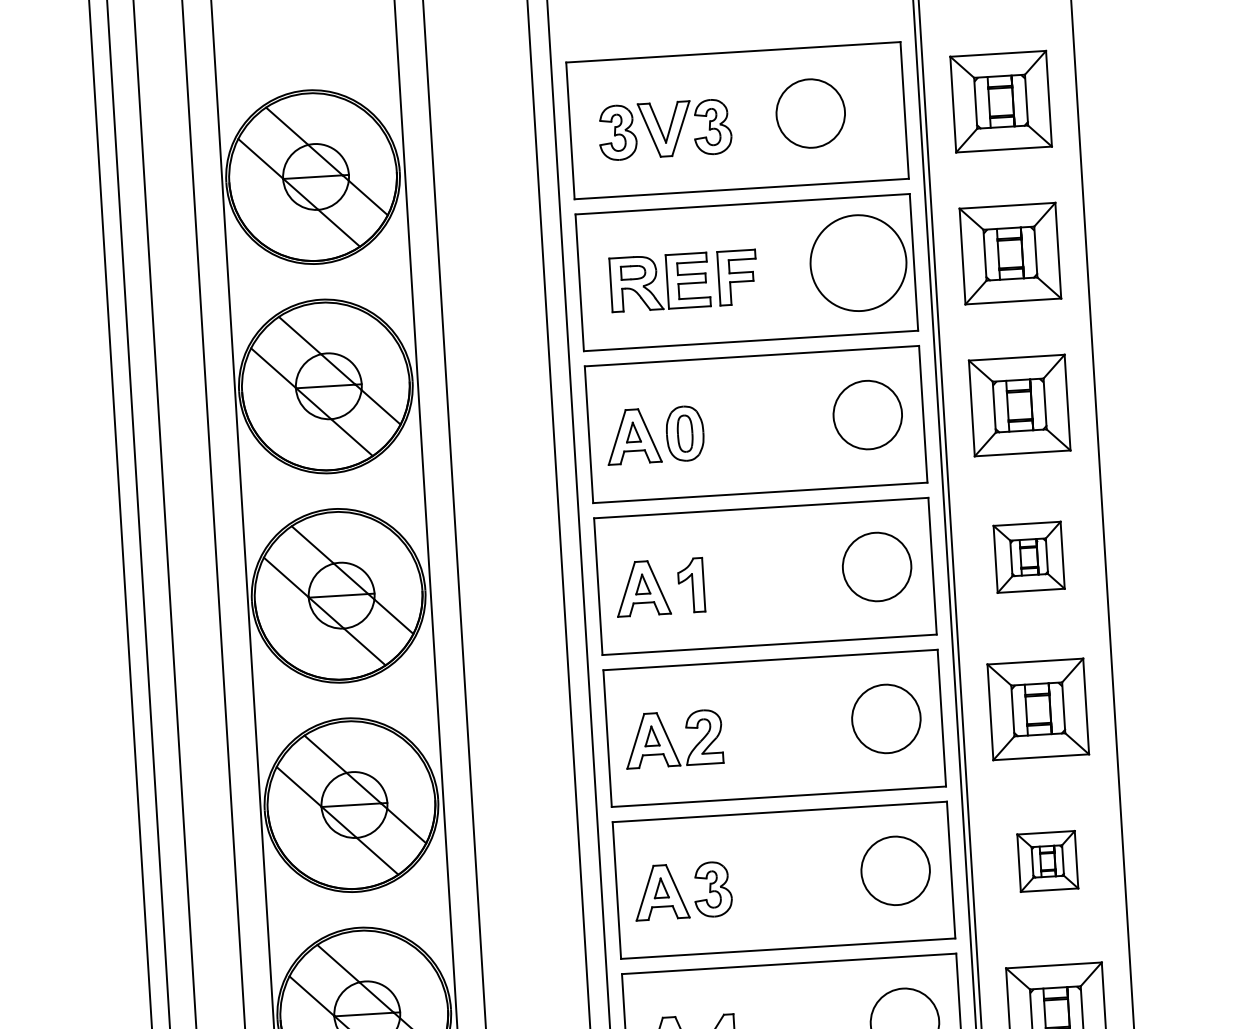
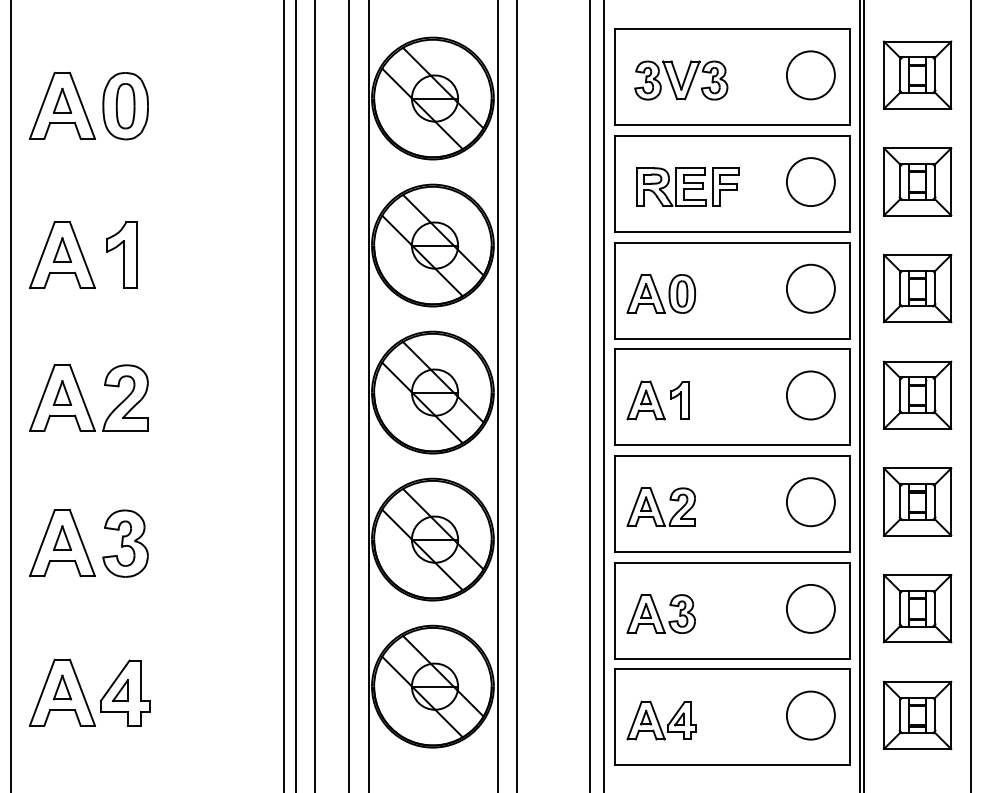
circle: (810, 113) -> (810, 75), moved
circle: (857, 263) -> (810, 182), size x0.71
part: (1028, 556) -> (917, 394), size x1.43
part: (1047, 861) -> (917, 608), size x1.67

